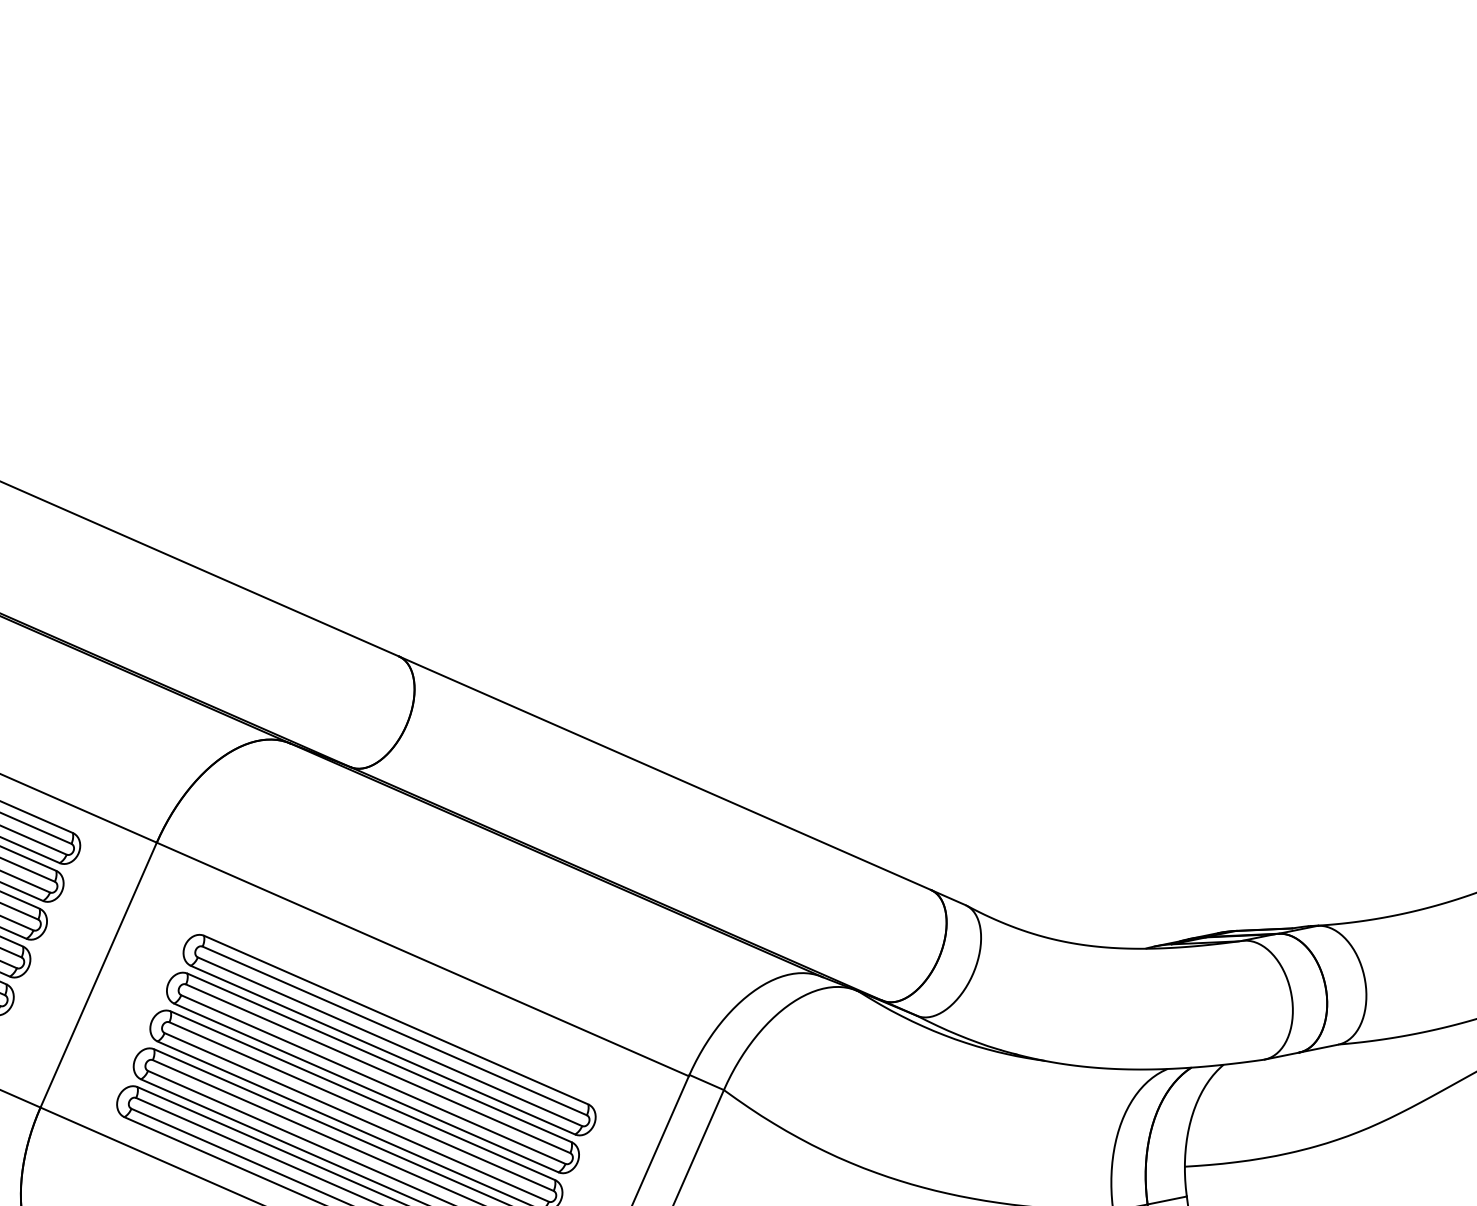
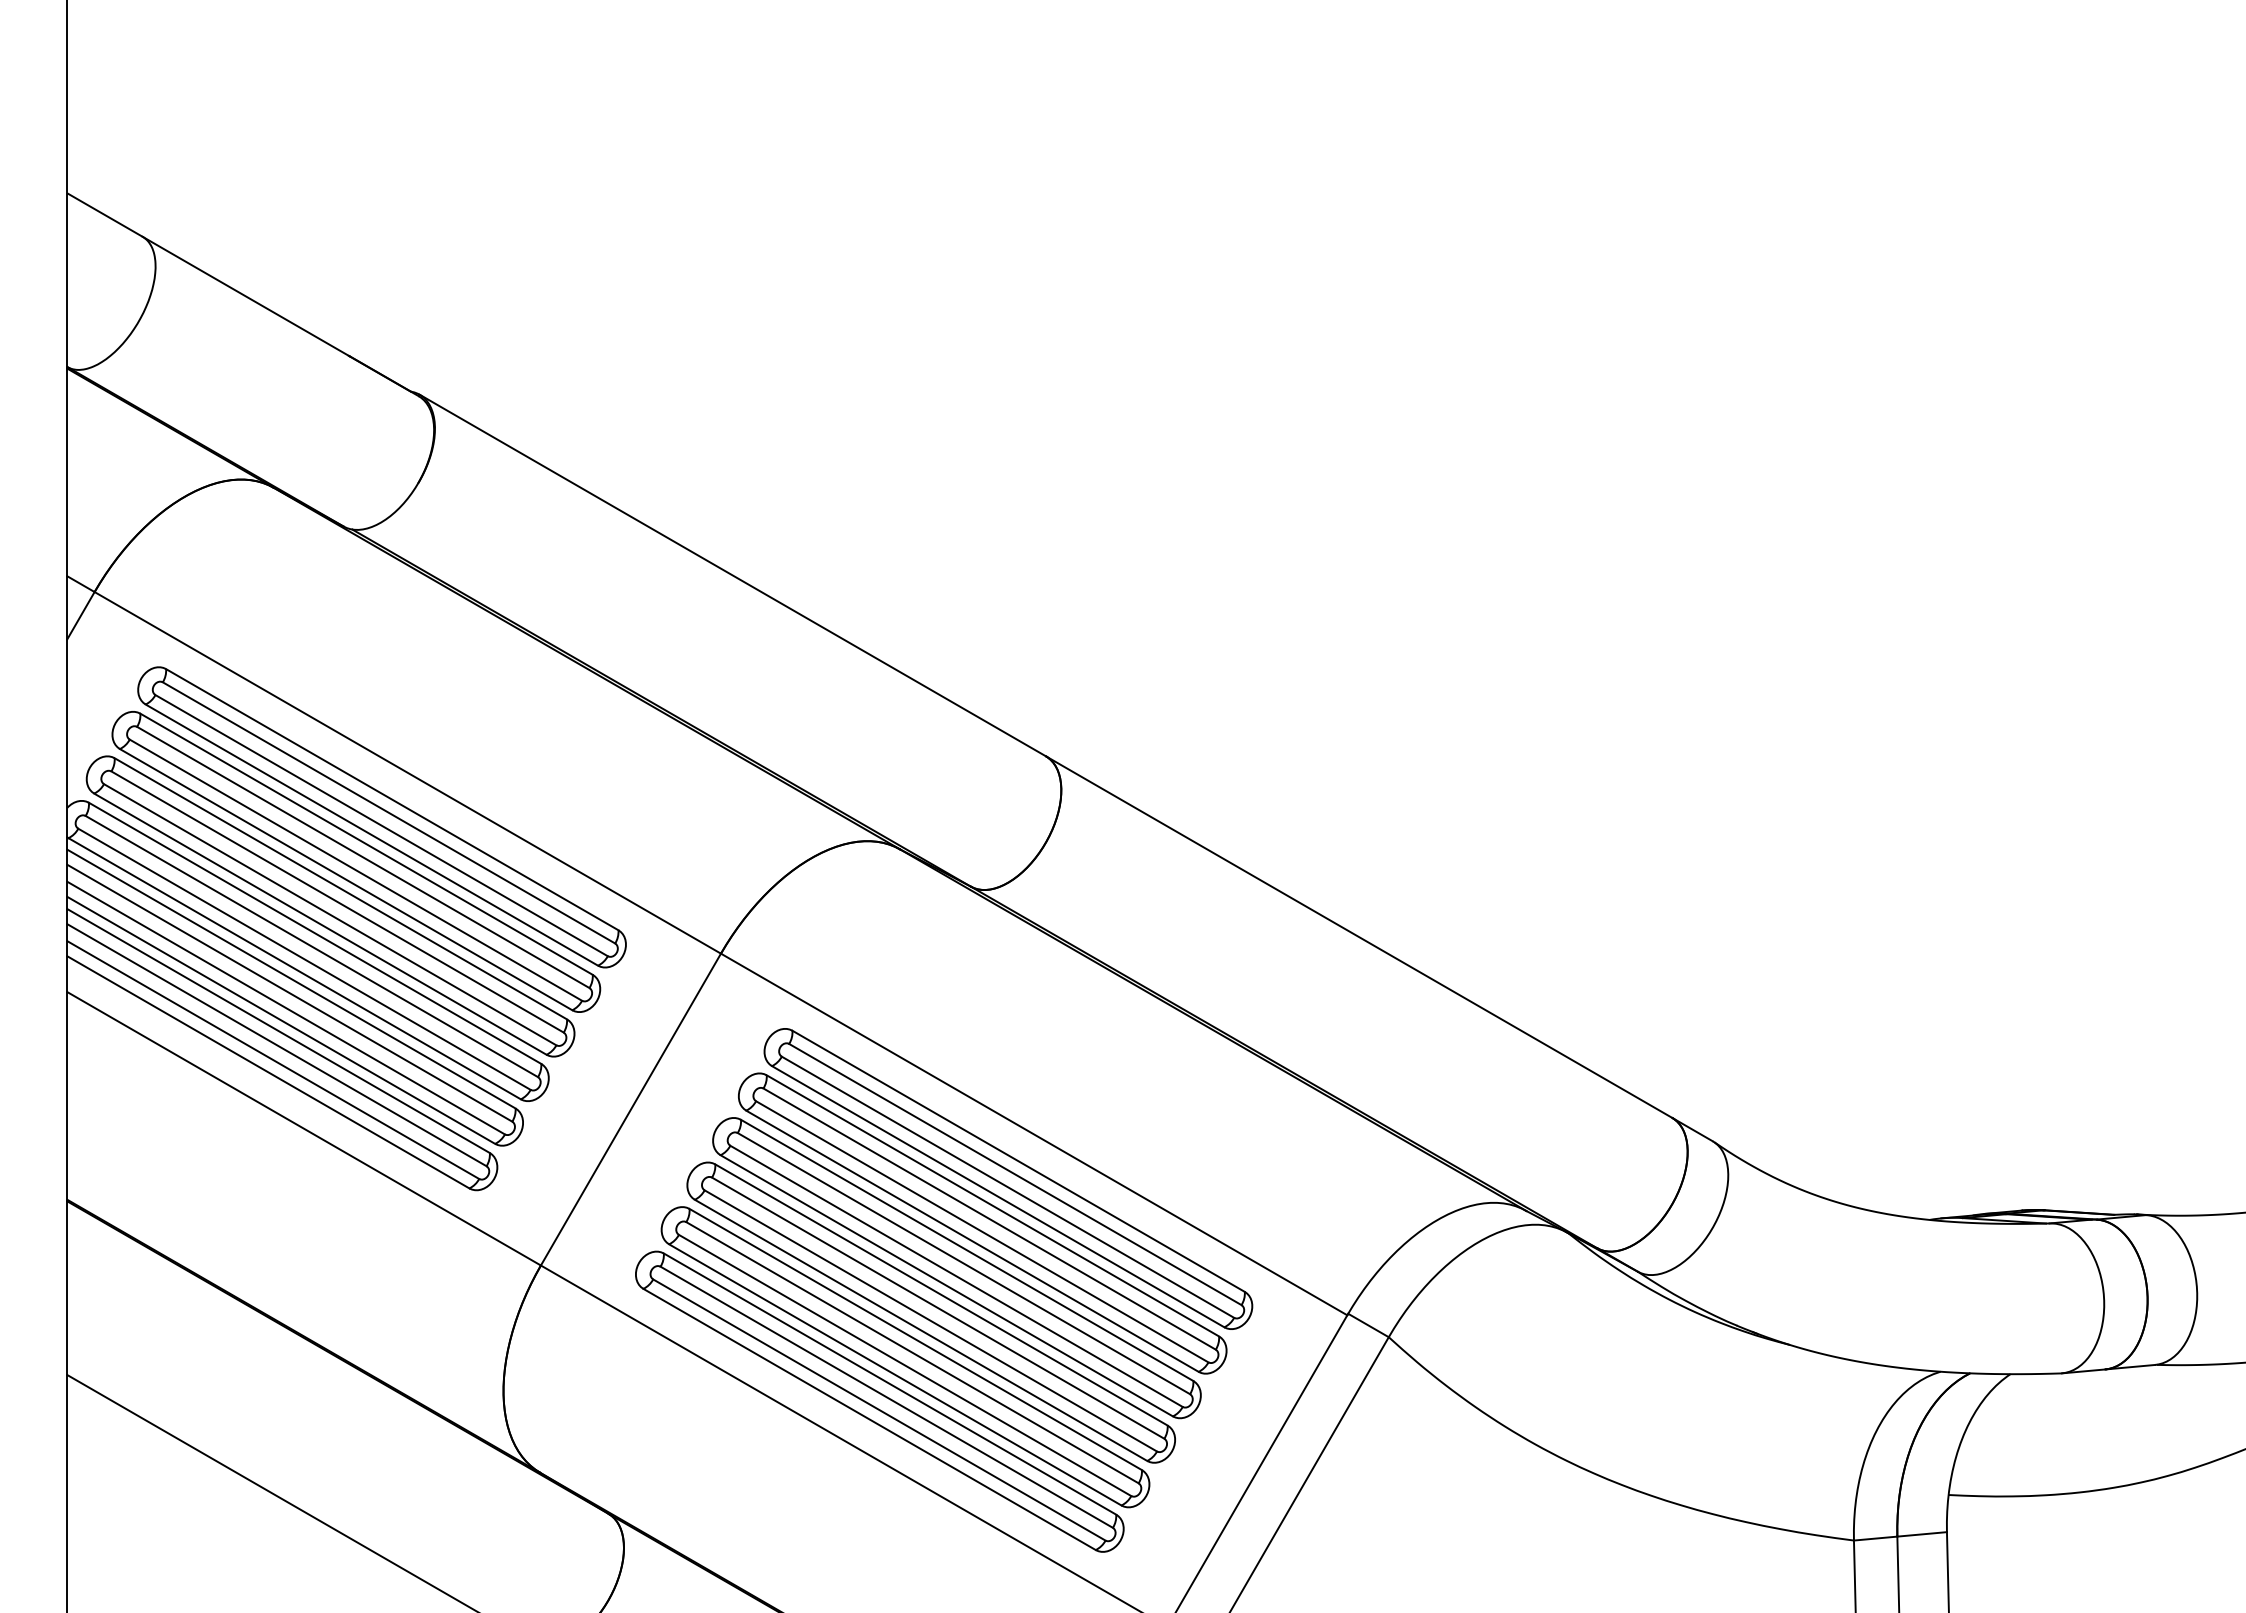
part: (406, 996) -> (1008, 1178), added

